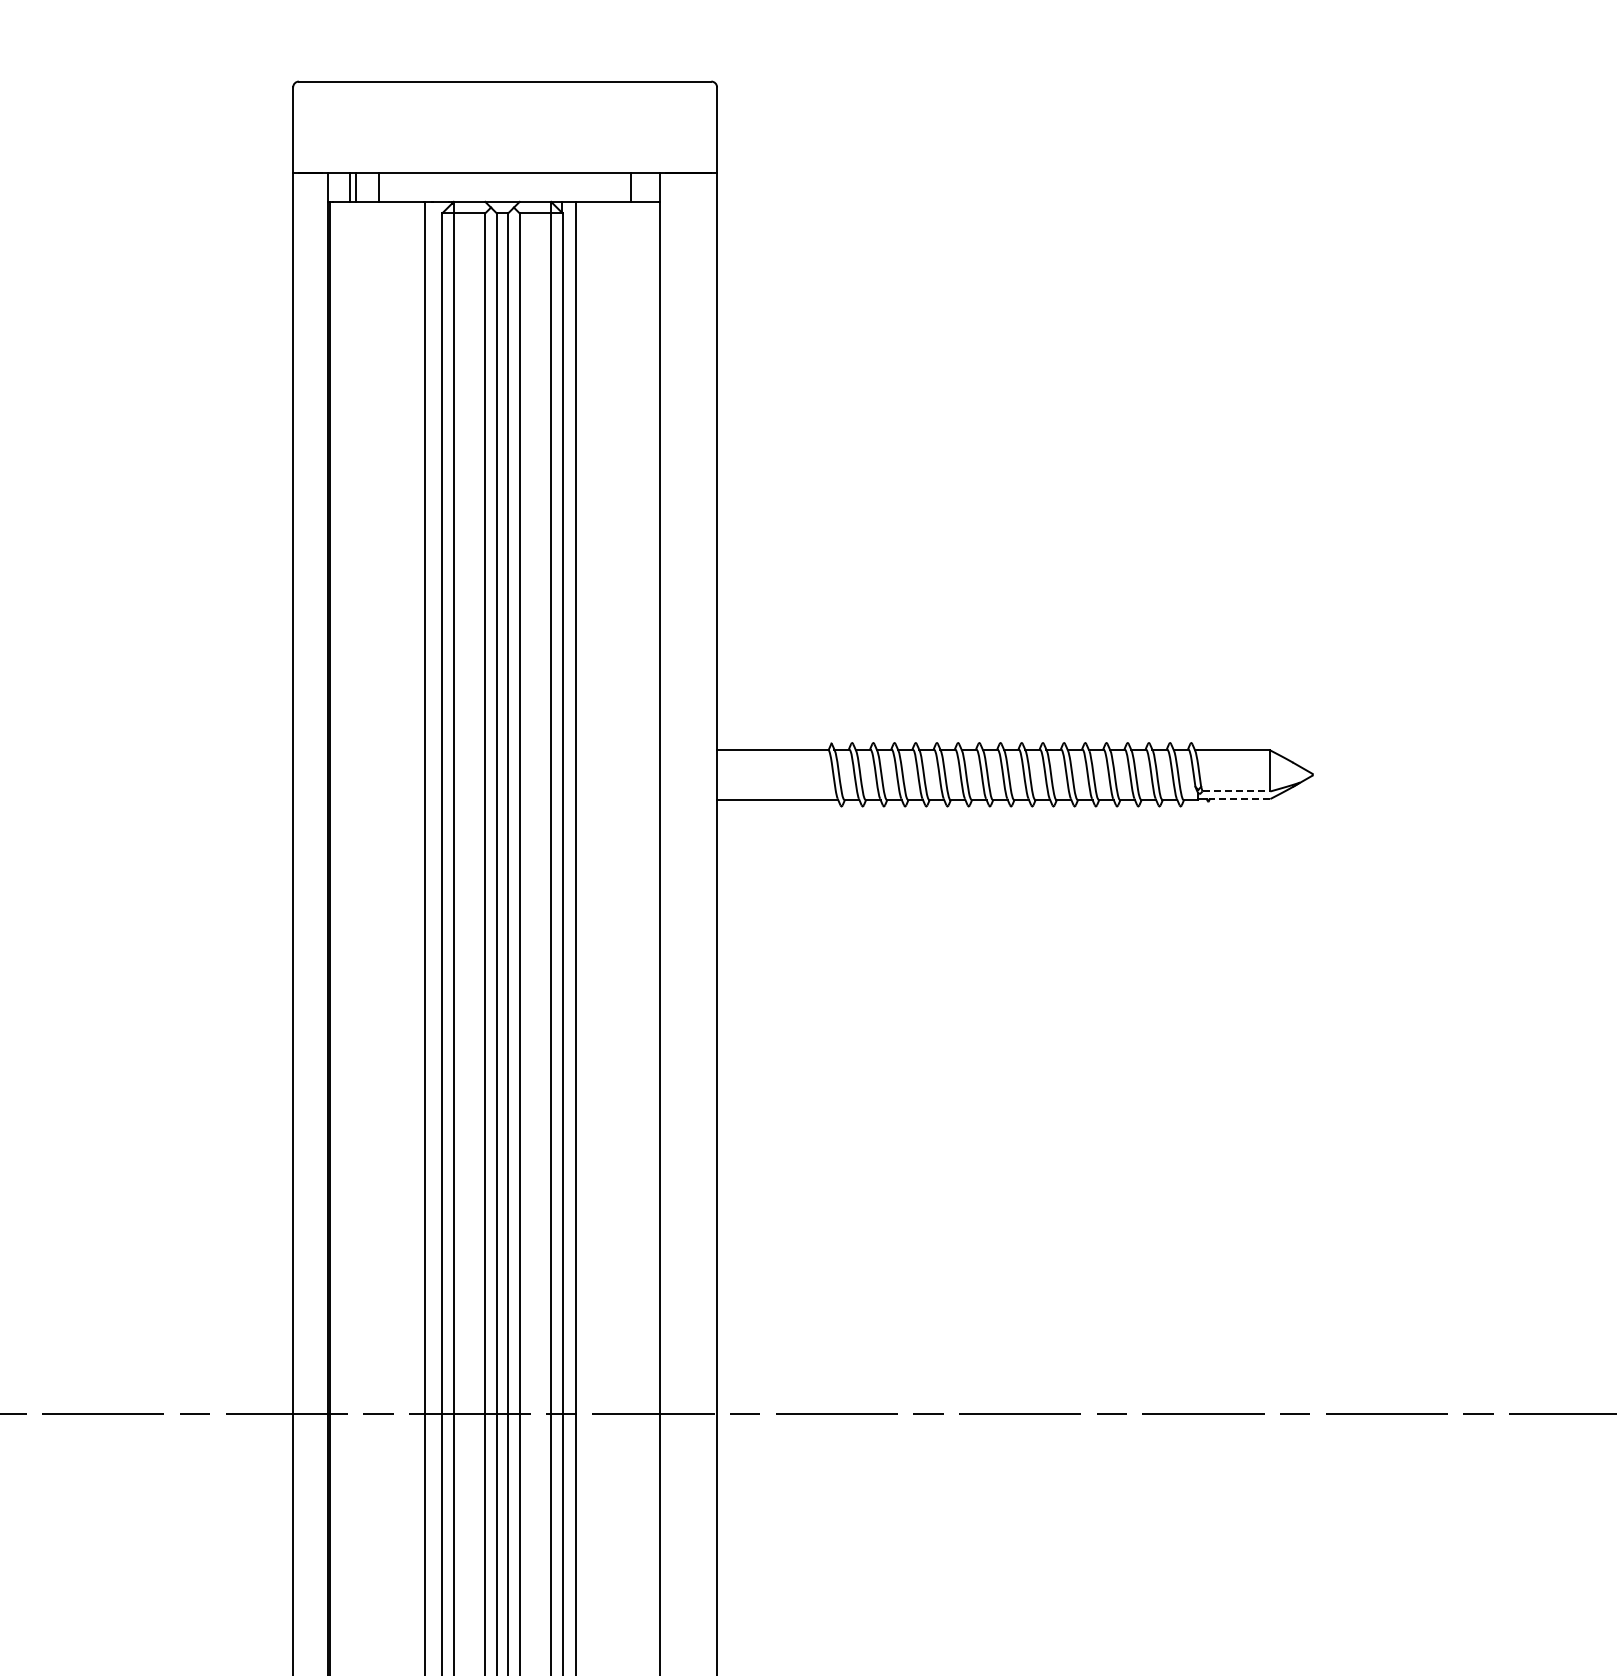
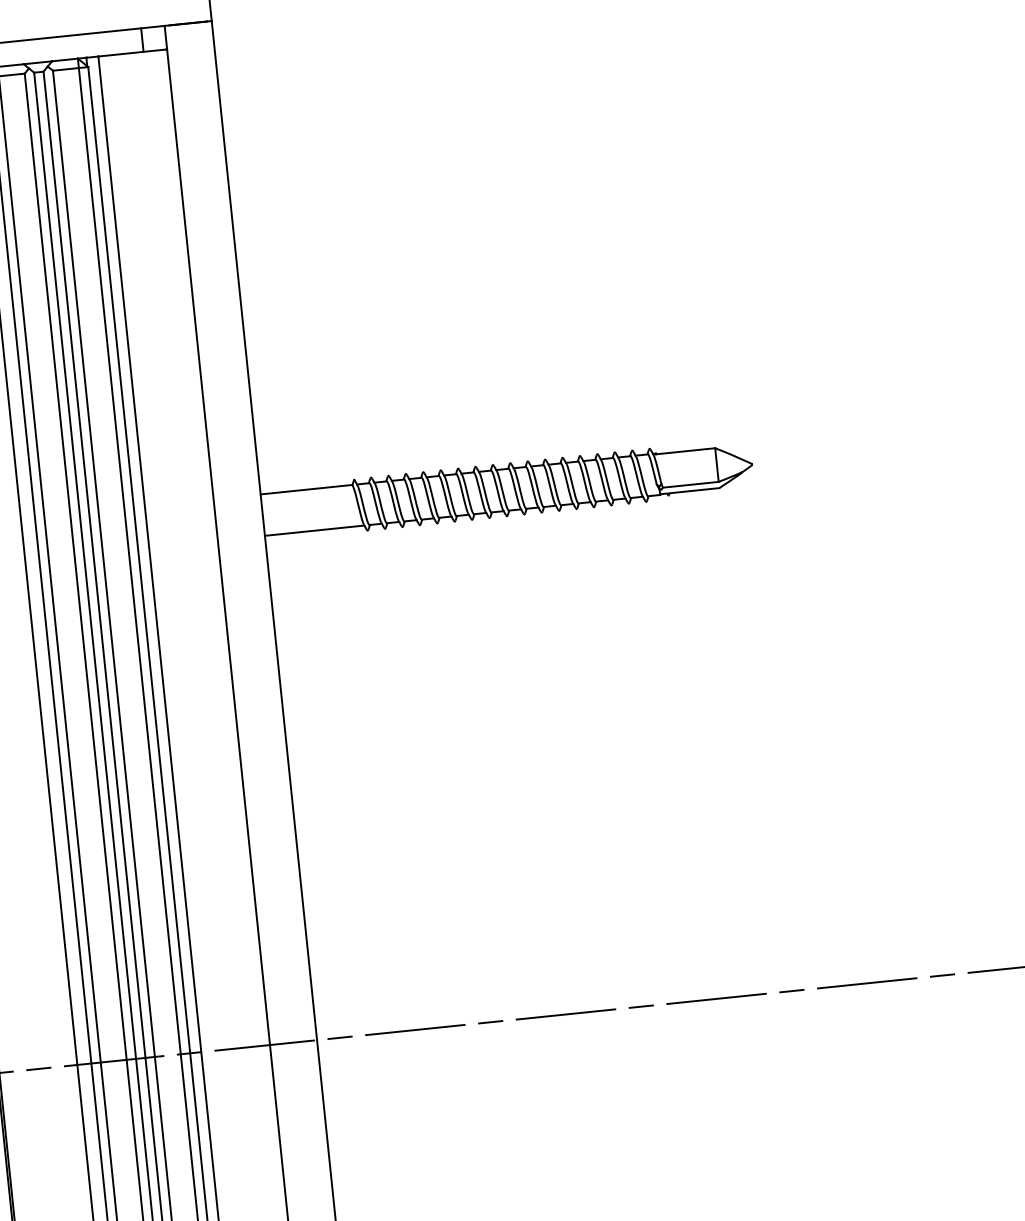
line: (1236, 791) -> (690, 484), dashed -> solid
line: (1239, 799) -> (694, 491), dashed -> solid

